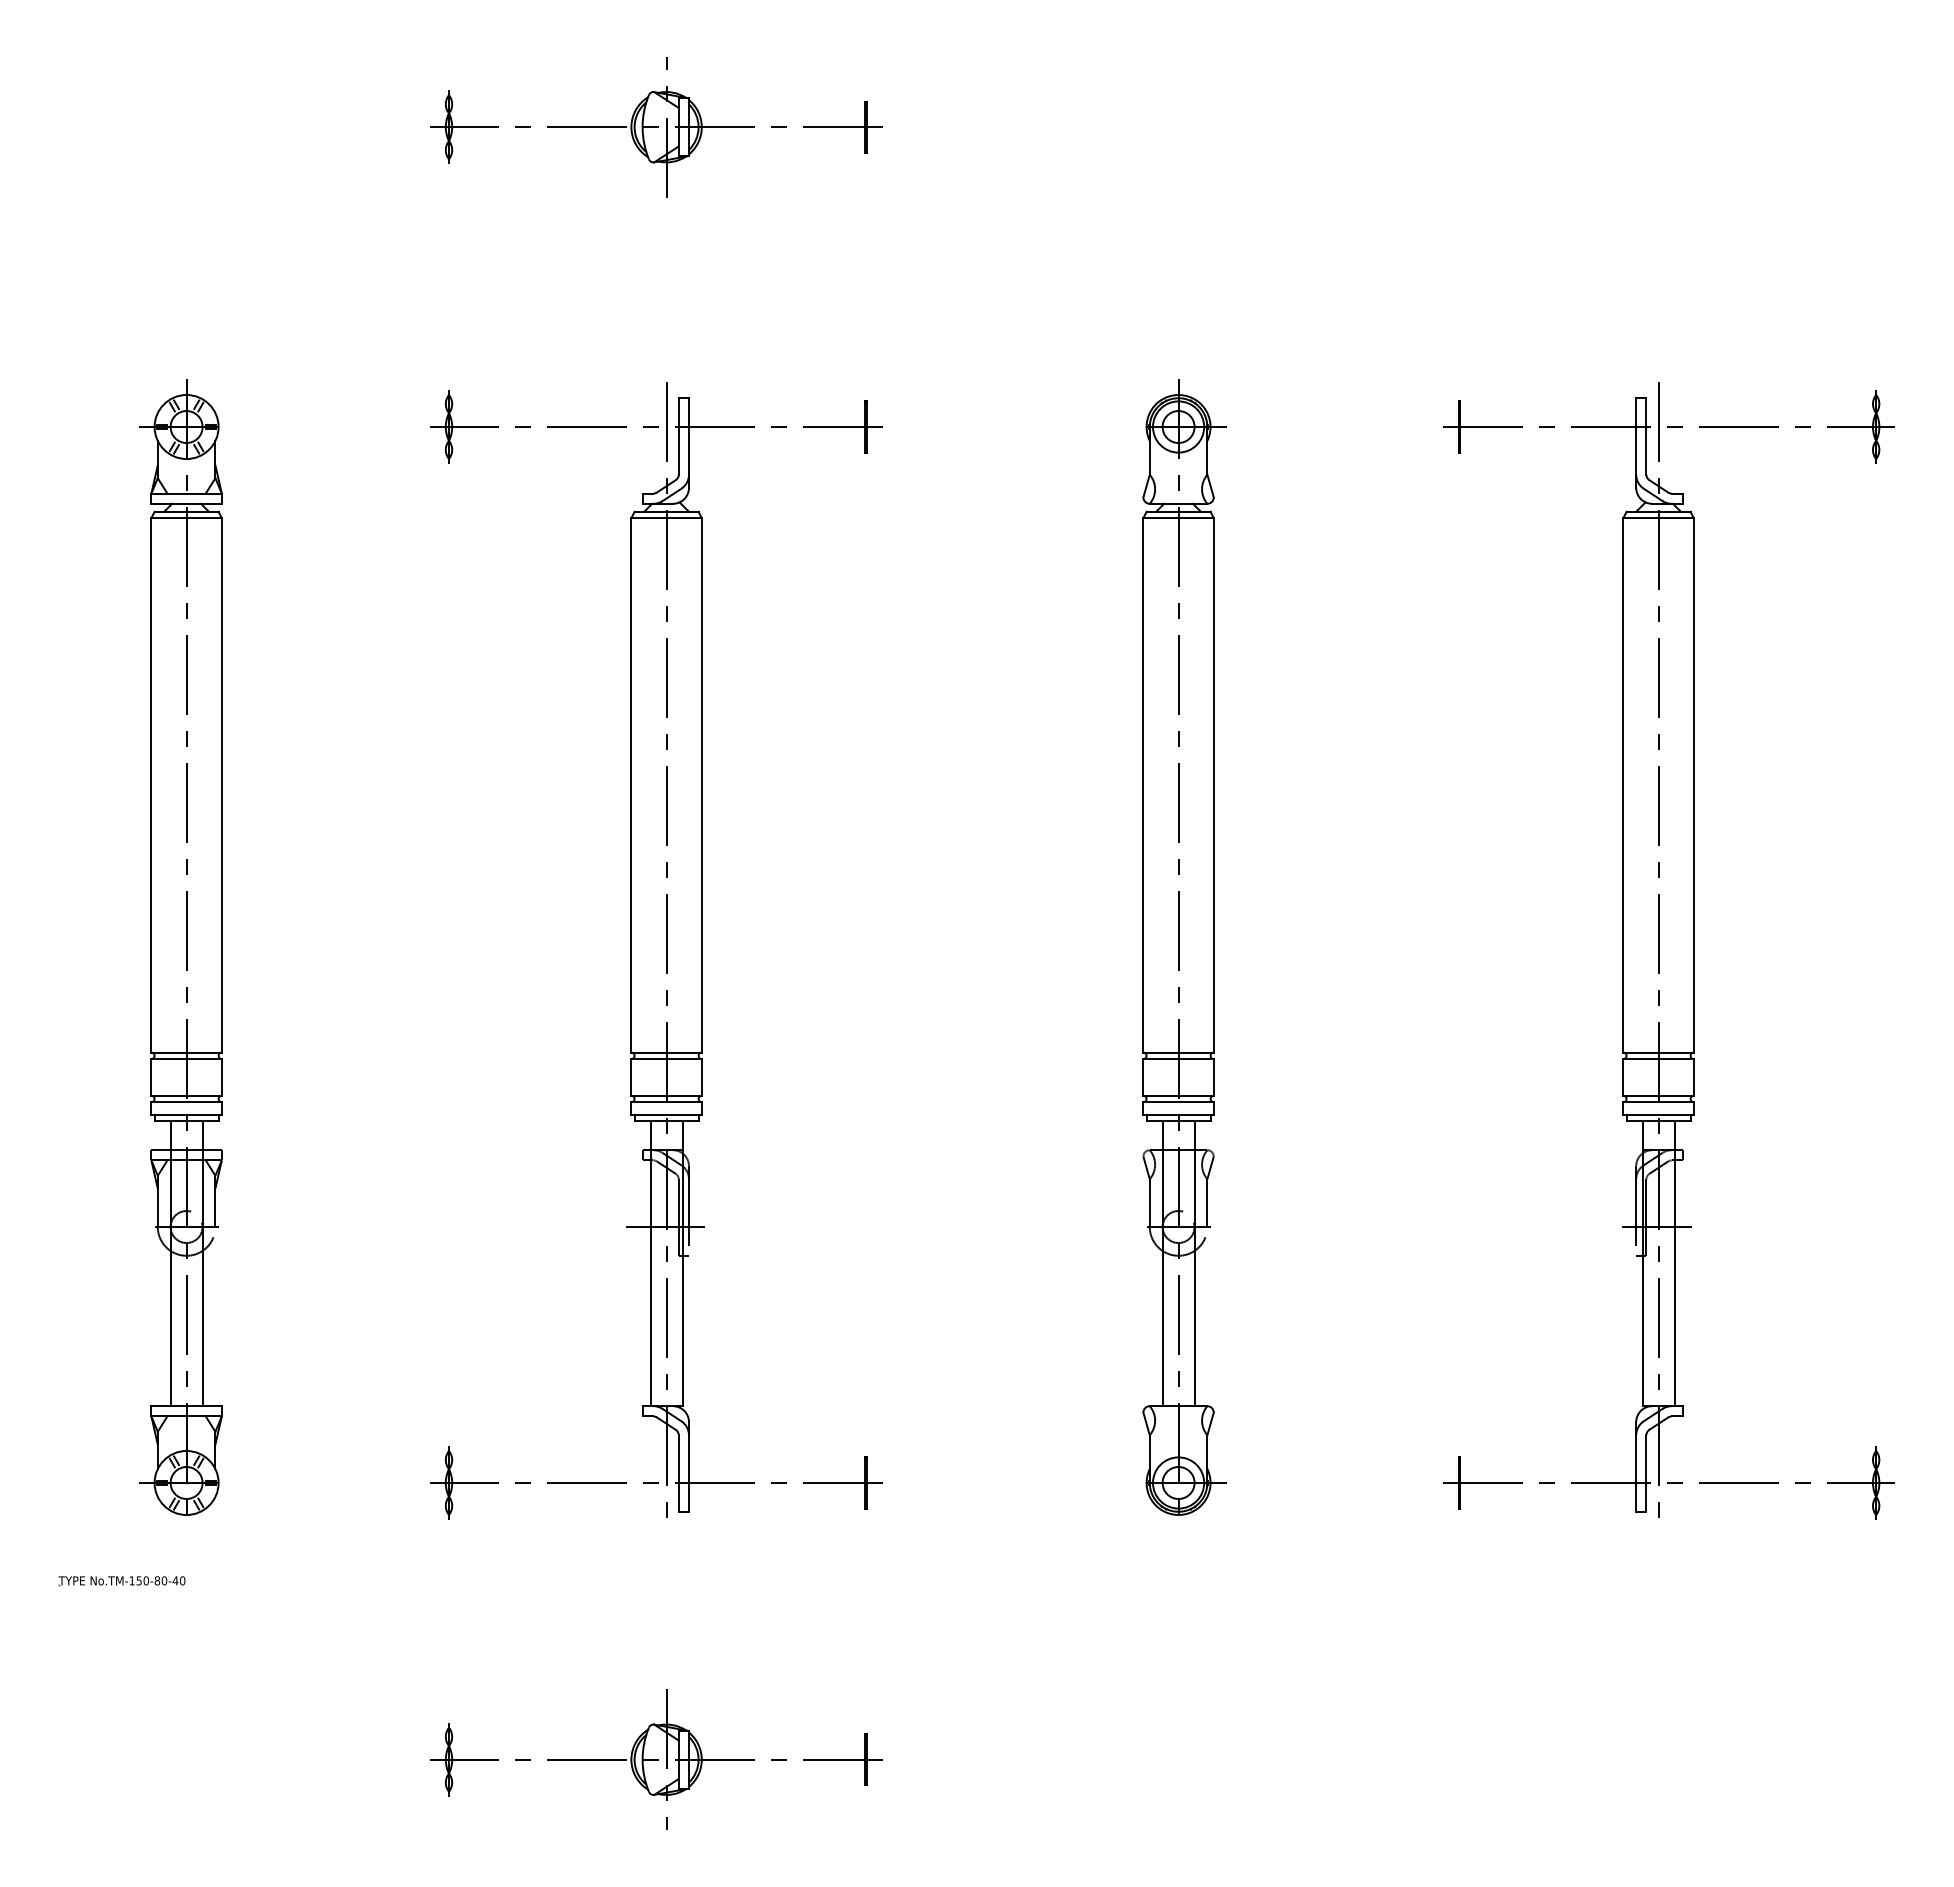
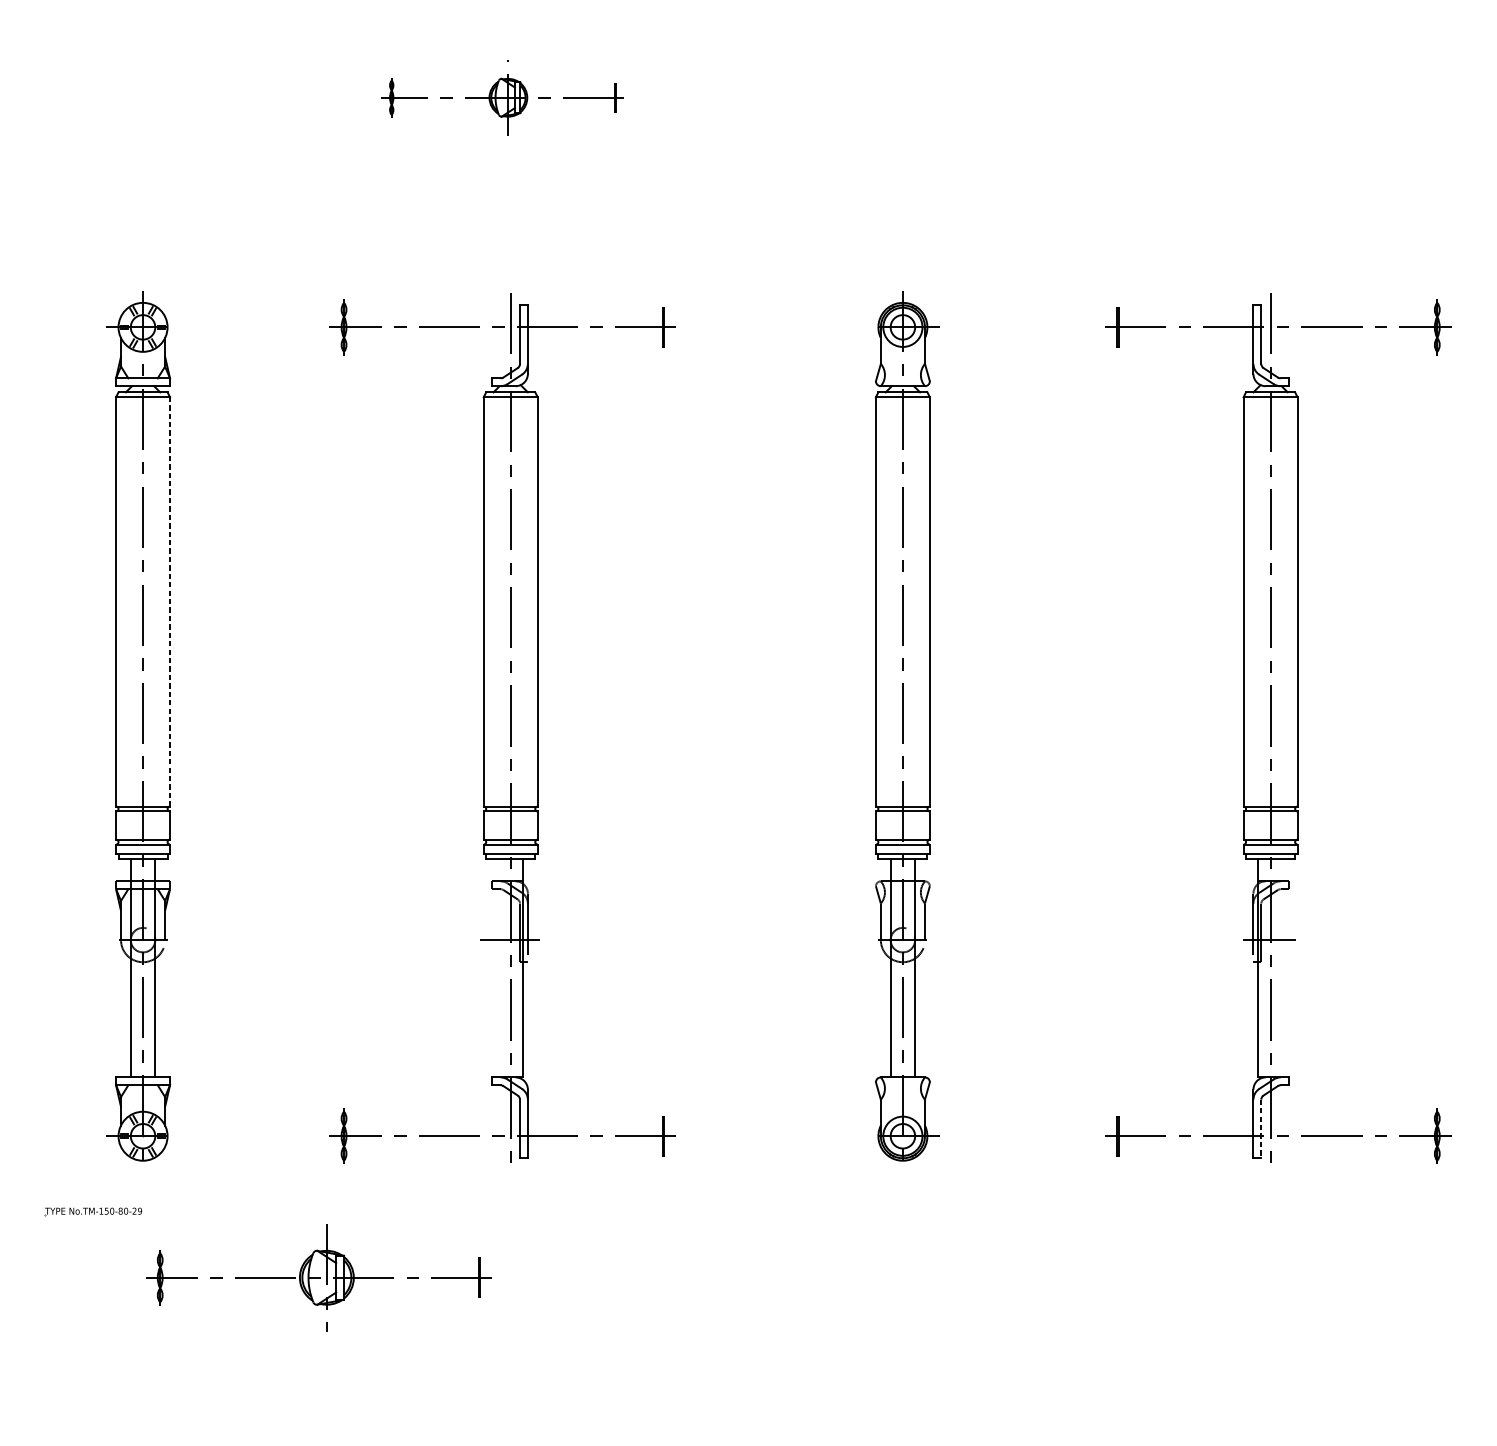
part: (656, 127) -> (502, 97), size x0.7
line: (221, 784) -> (169, 601), solid -> dashed
line: (650, 1263) -> (498, 968), removed
line: (1674, 1263) -> (1282, 968), removed
line: (1646, 1474) -> (1261, 1129), solid -> dashed
text: (178, 1580) -> (136, 1210), No.TM-150-80-40 -> No.TM-150-80-29
part: (656, 1759) -> (319, 1277), moved

